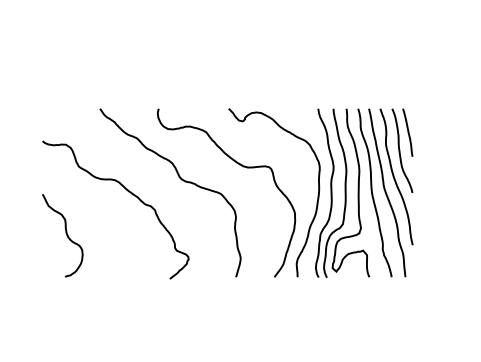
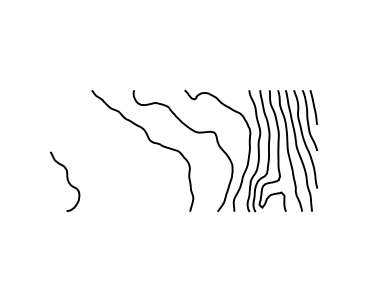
curve: (131, 195) -> (114, 152), removed

